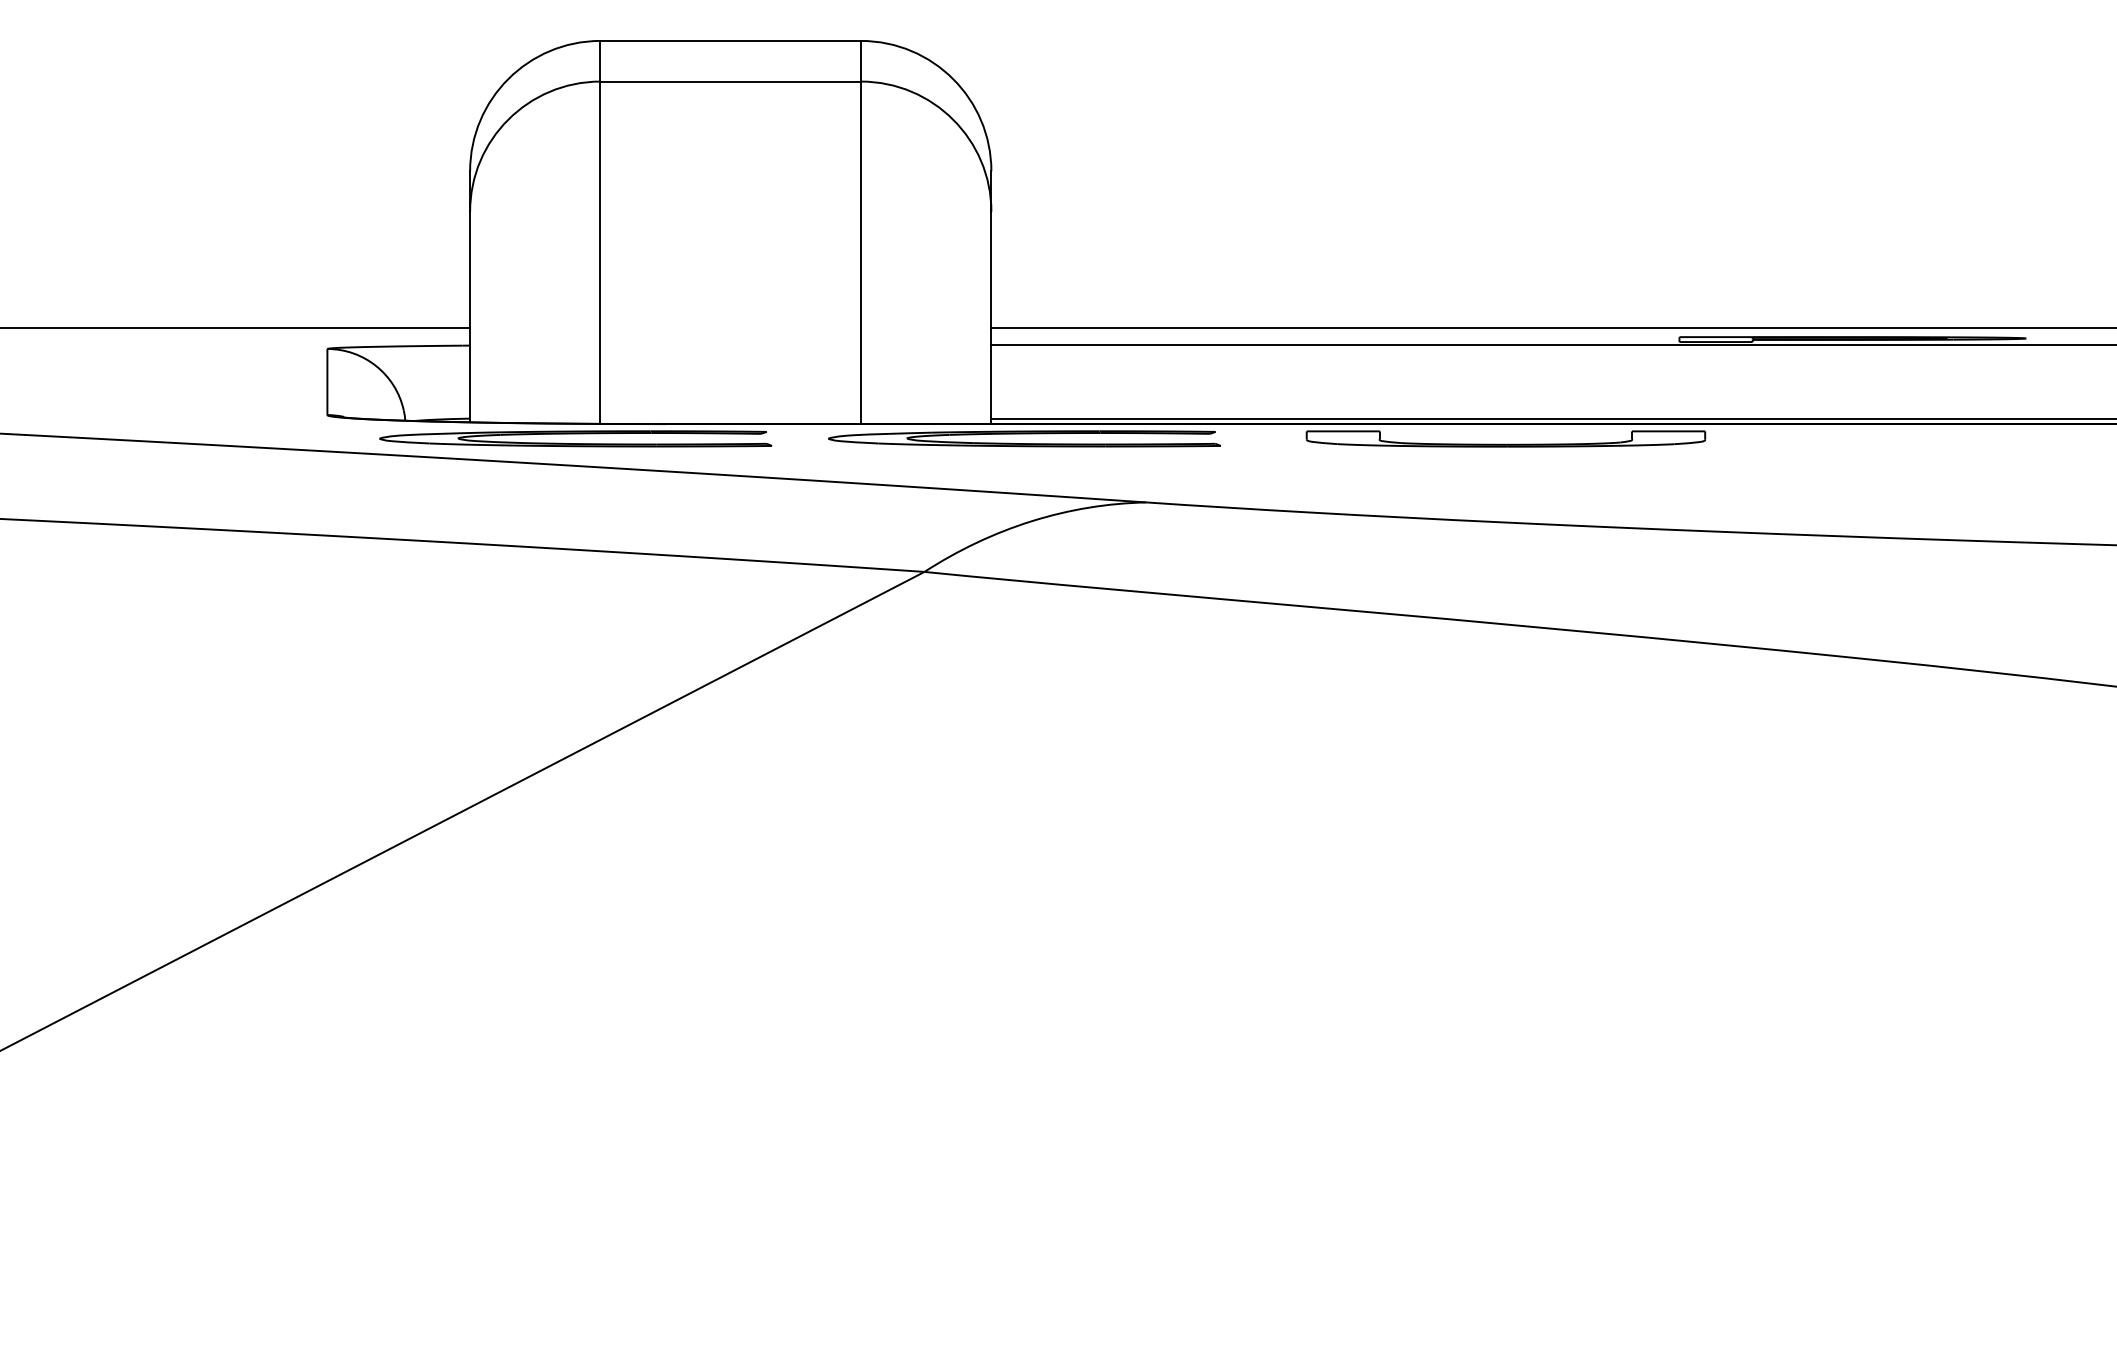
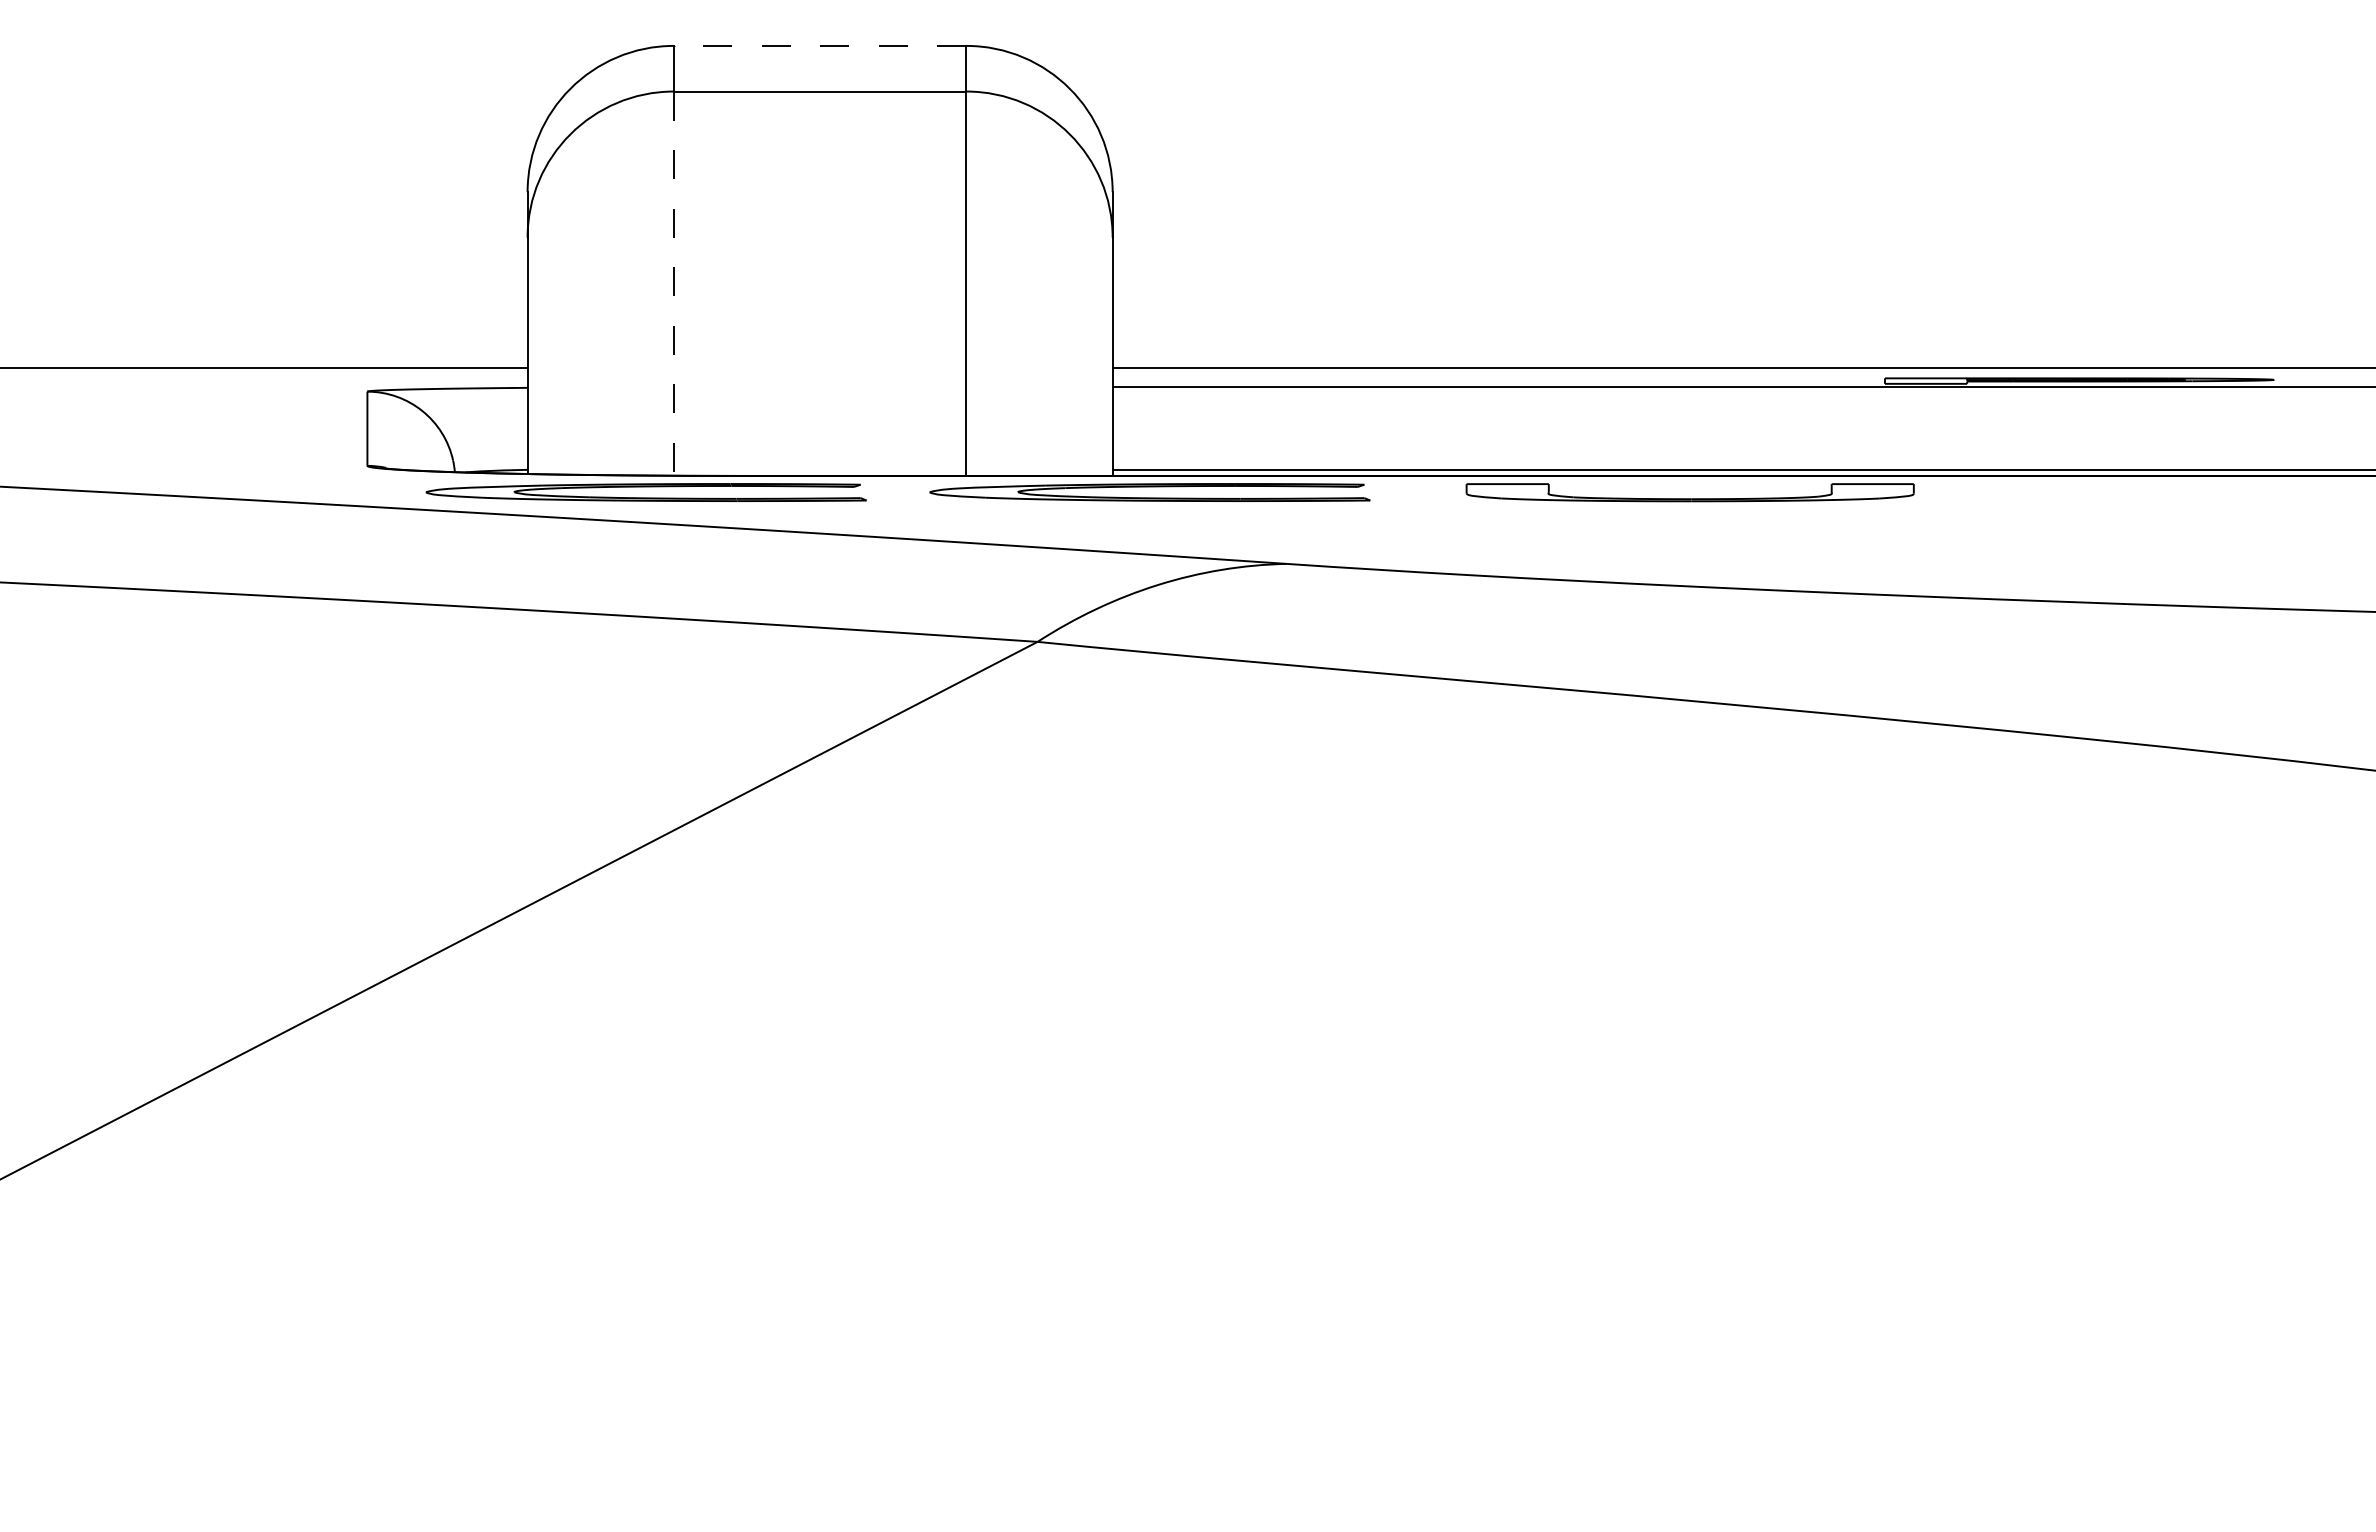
line: (730, 40) -> (819, 45), solid -> dashed
line: (600, 253) -> (673, 284), solid -> dashed

